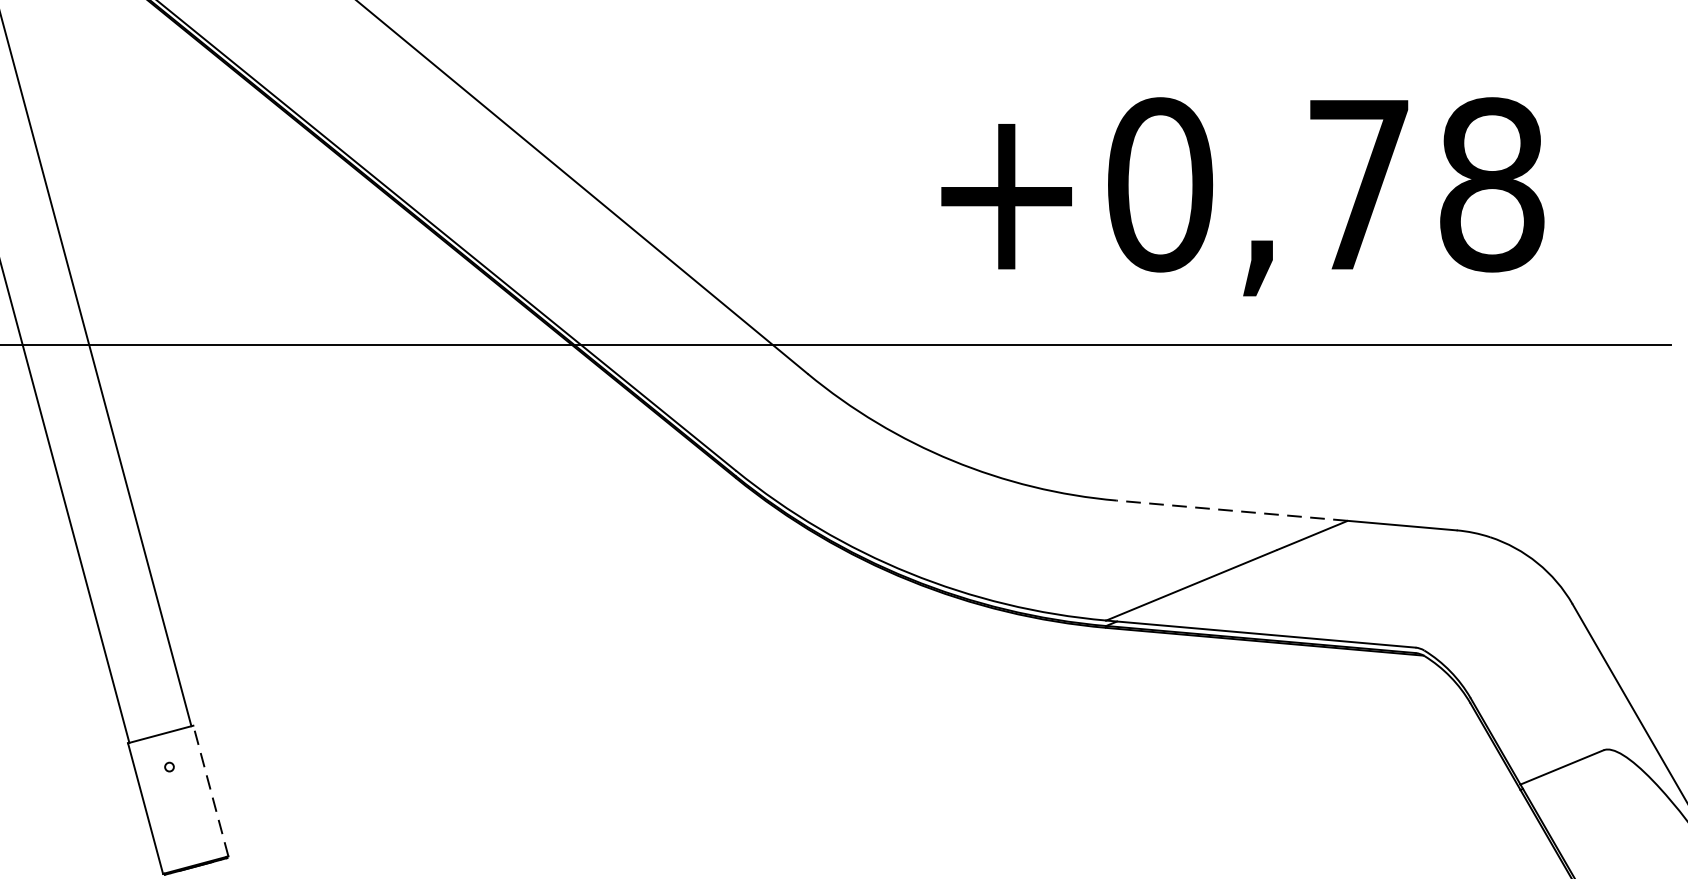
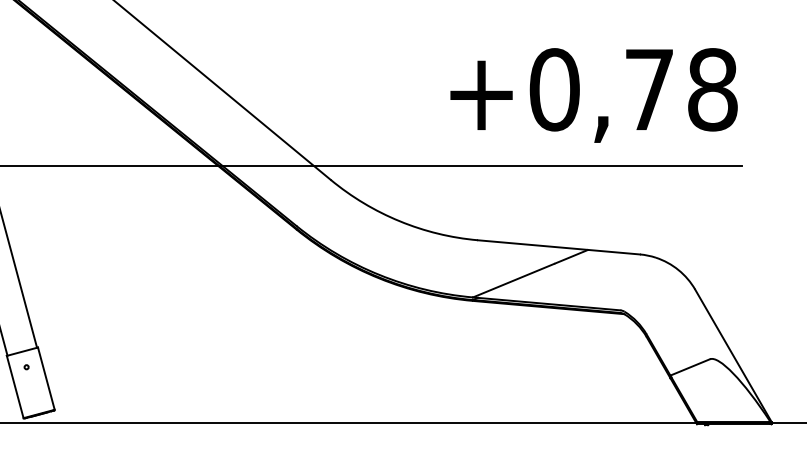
text: (1241, 196) -> (593, 95), moved
line: (1231, 511) -> (532, 245), dashed -> solid
line: (211, 790) -> (46, 378), dashed -> solid

